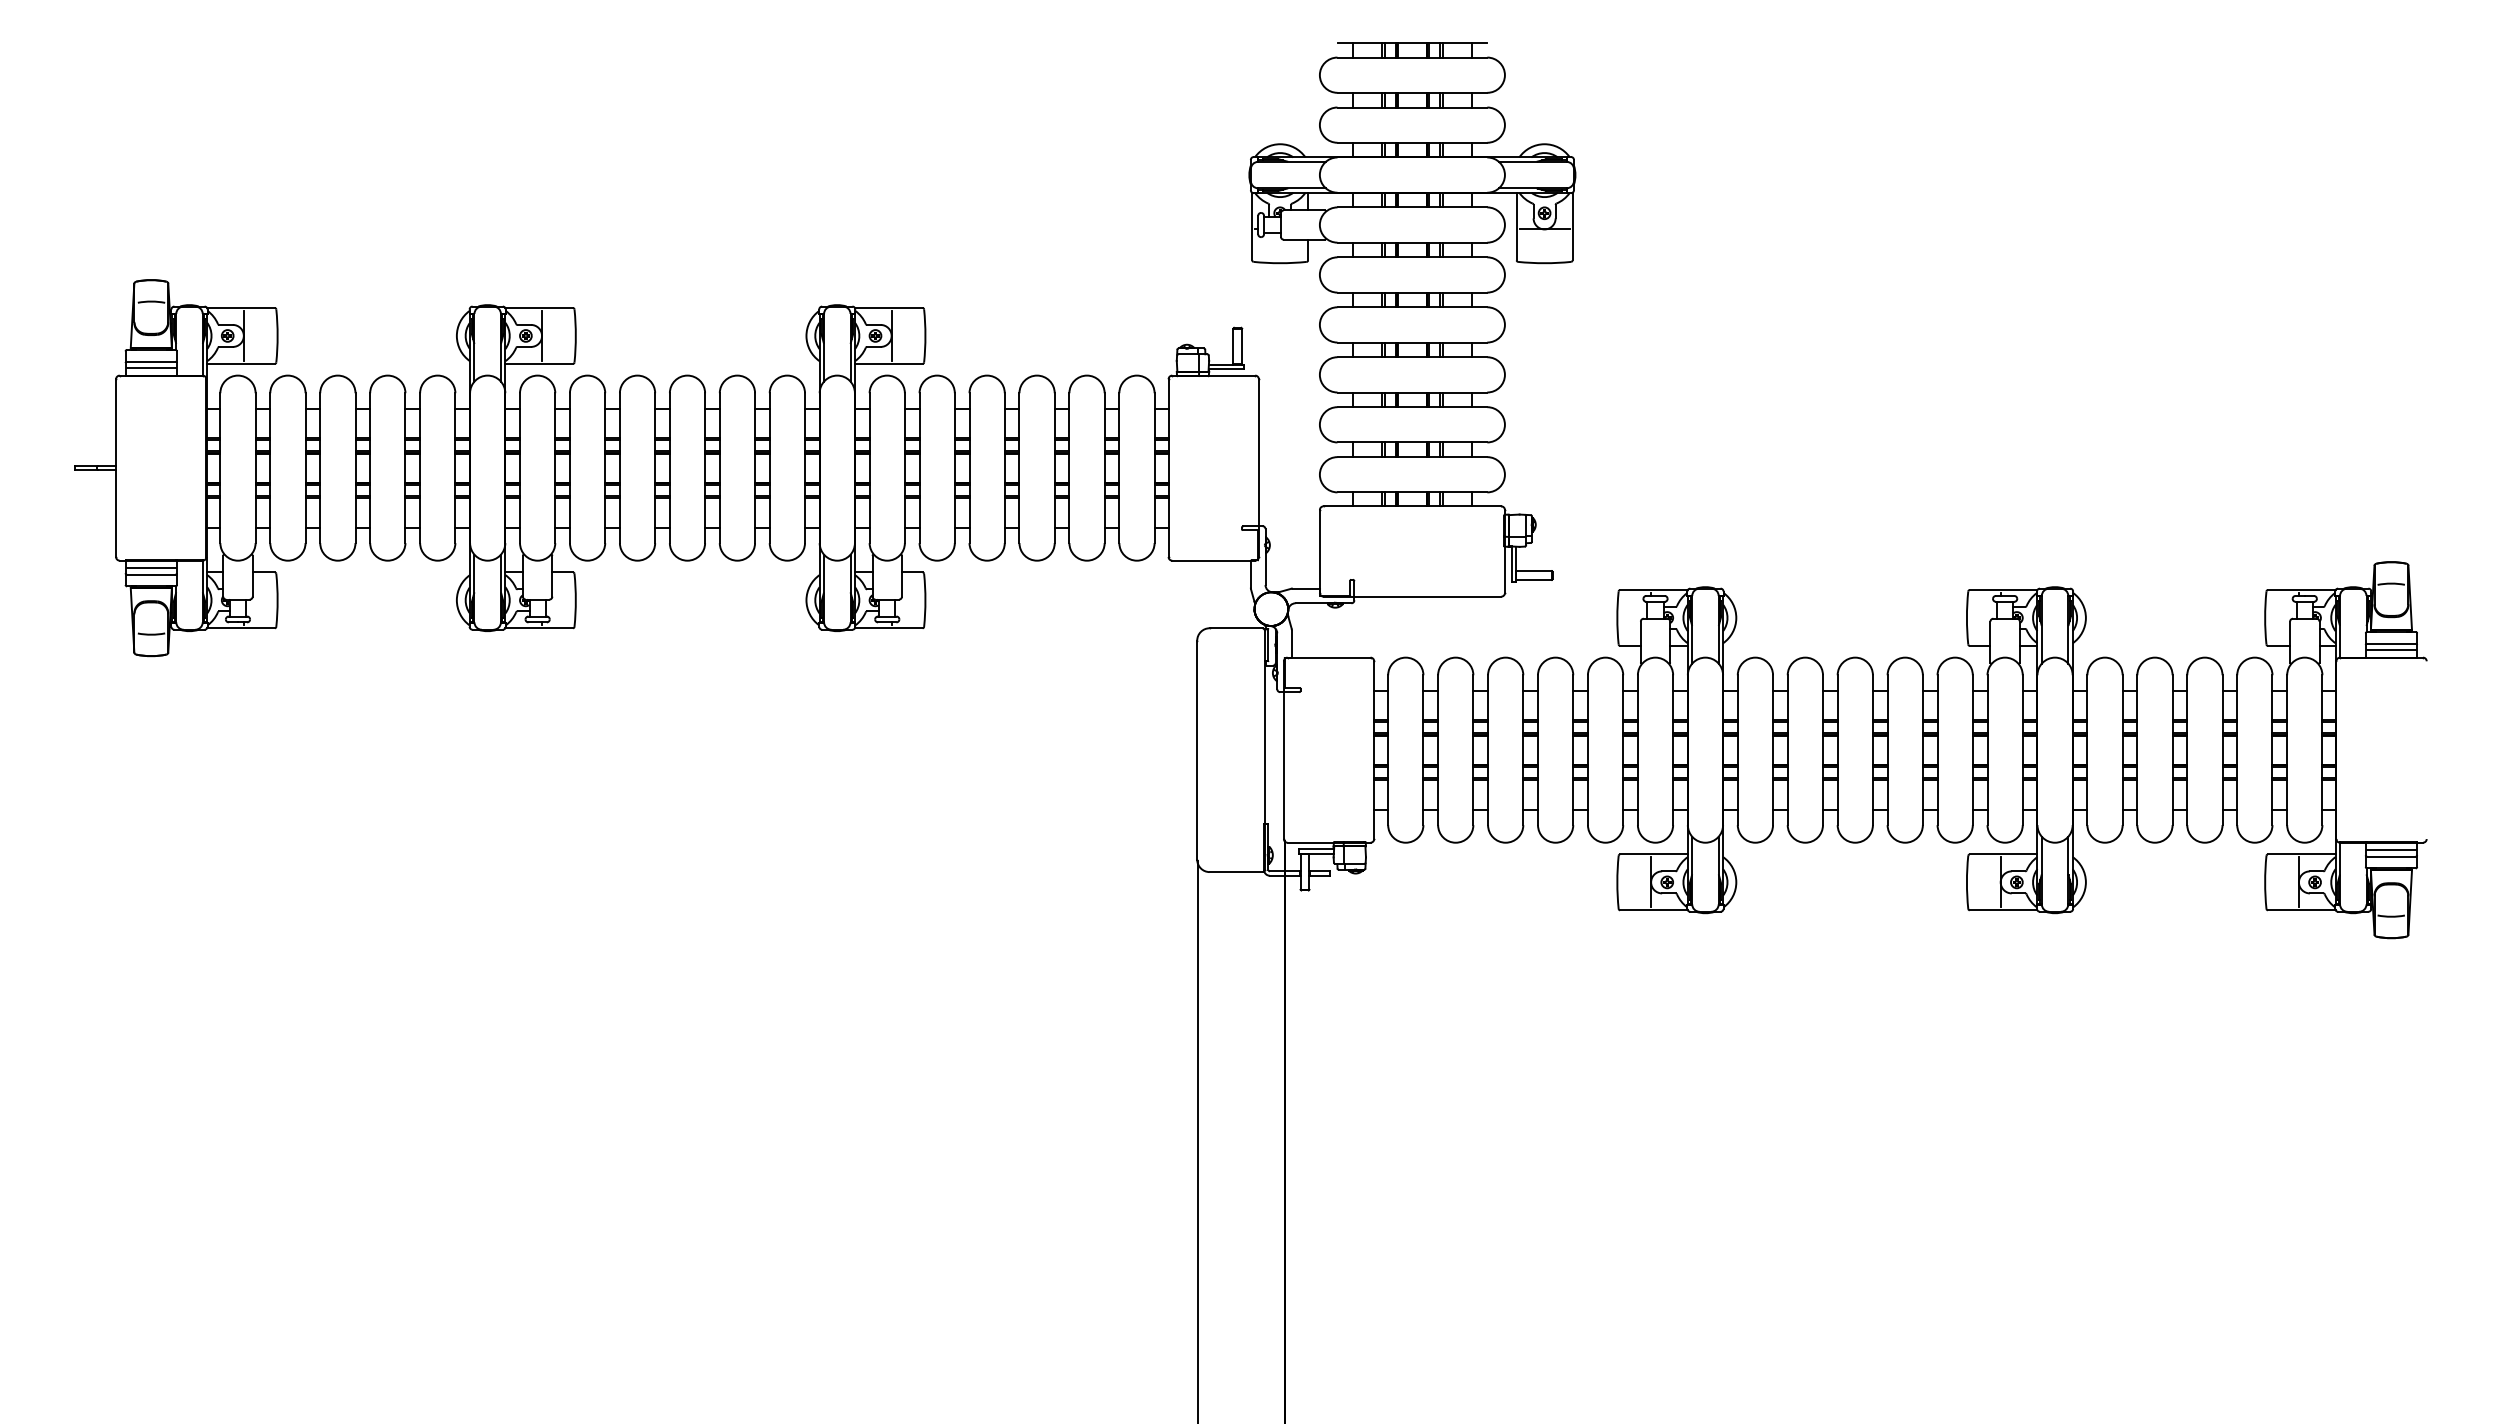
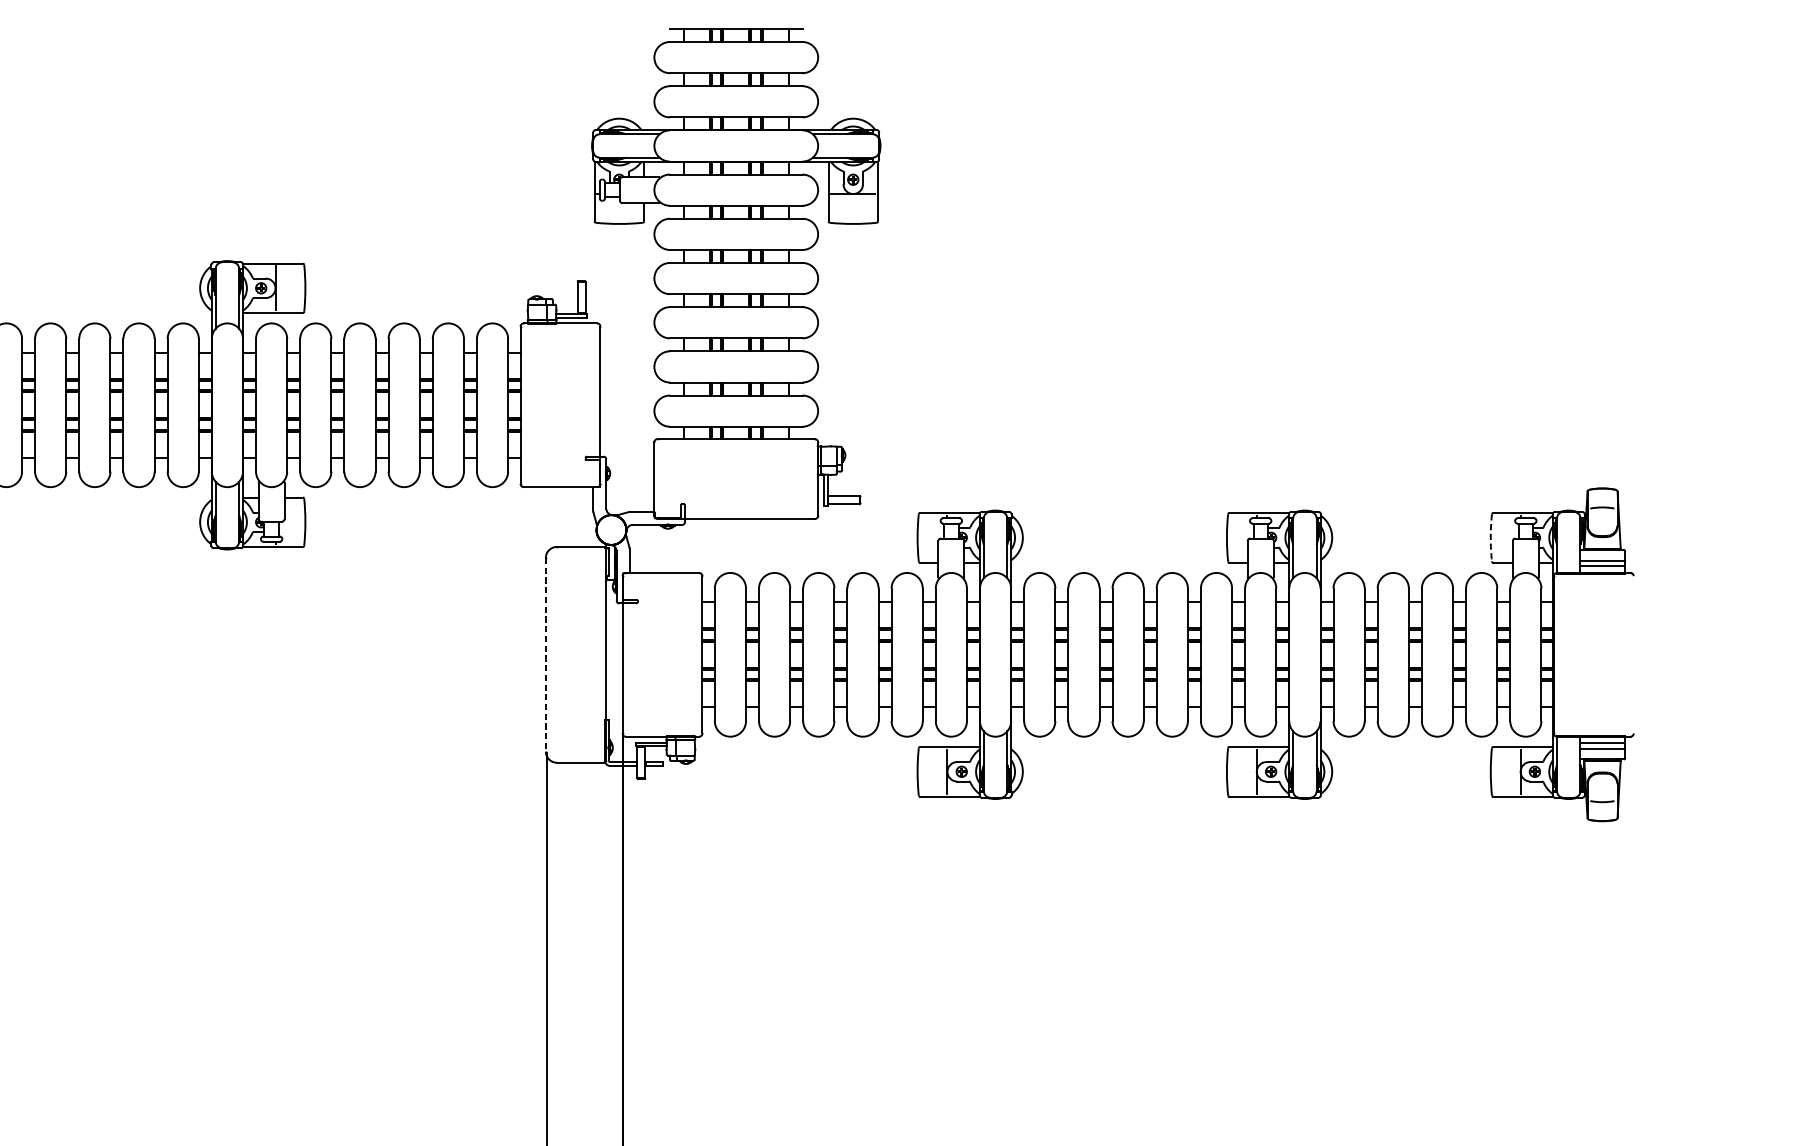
arc: (2265, 617) -> (1491, 537), solid -> dashed
line: (1197, 750) -> (546, 655), solid -> dashed

